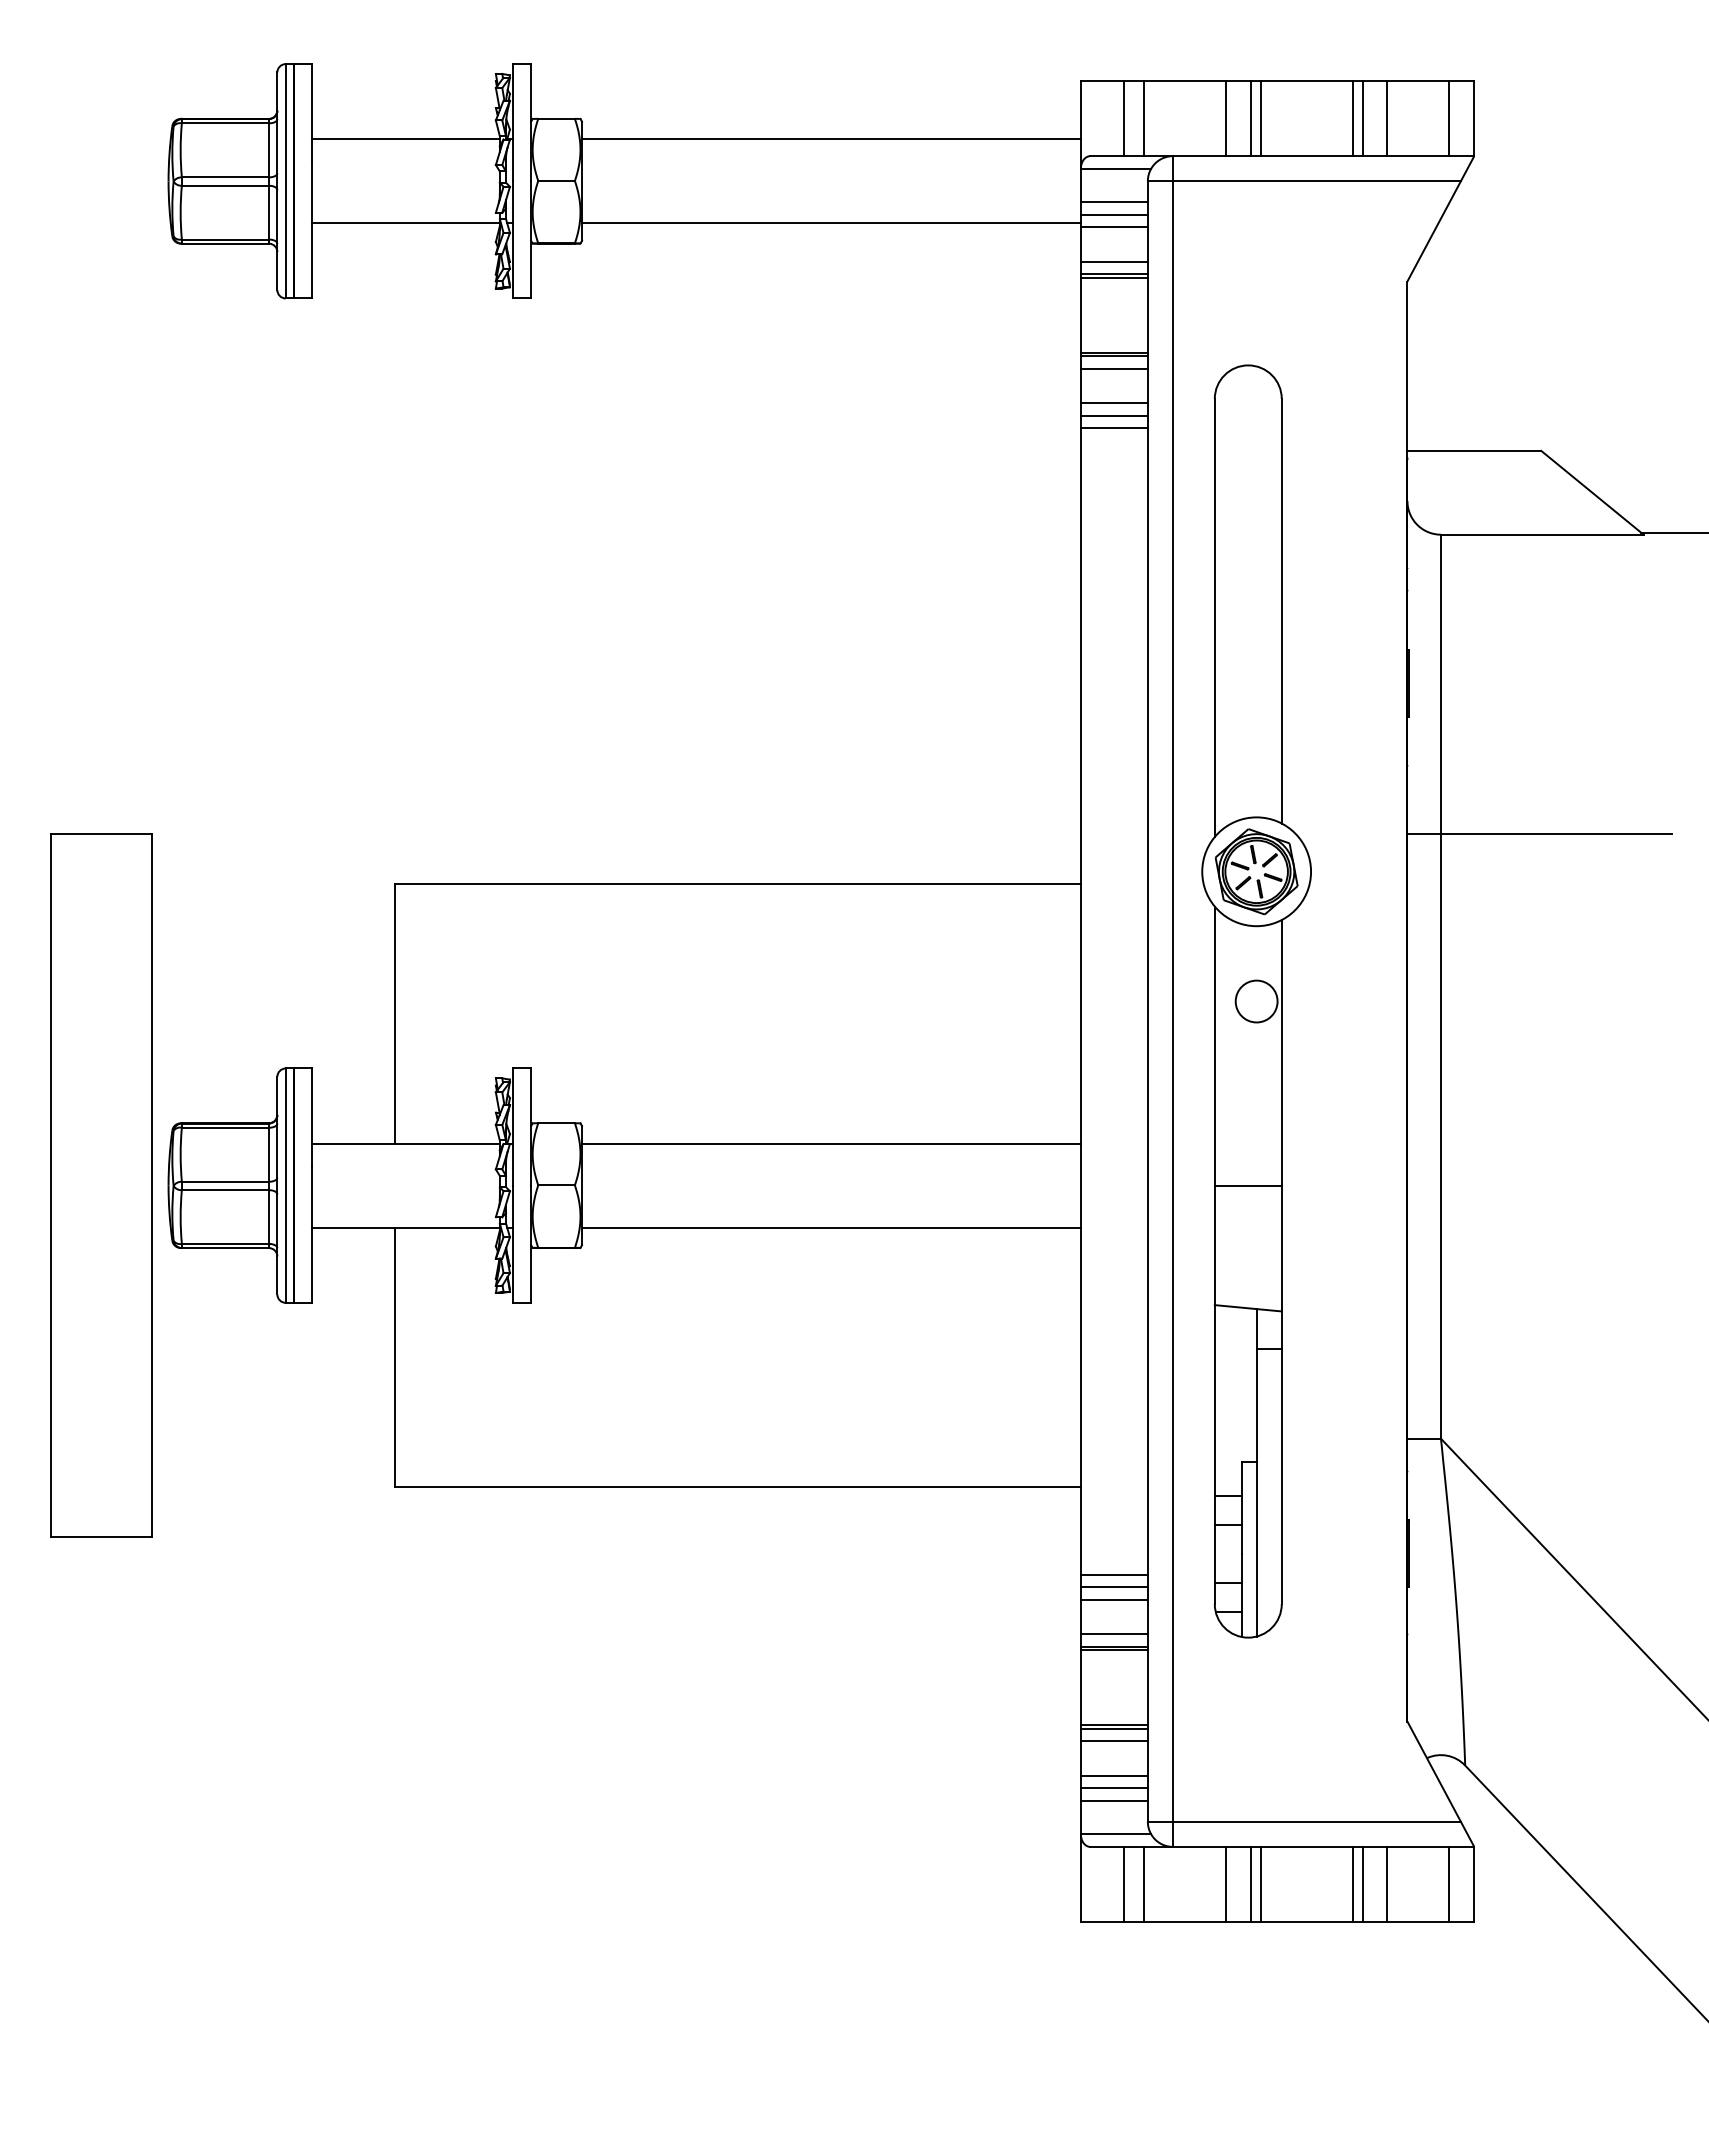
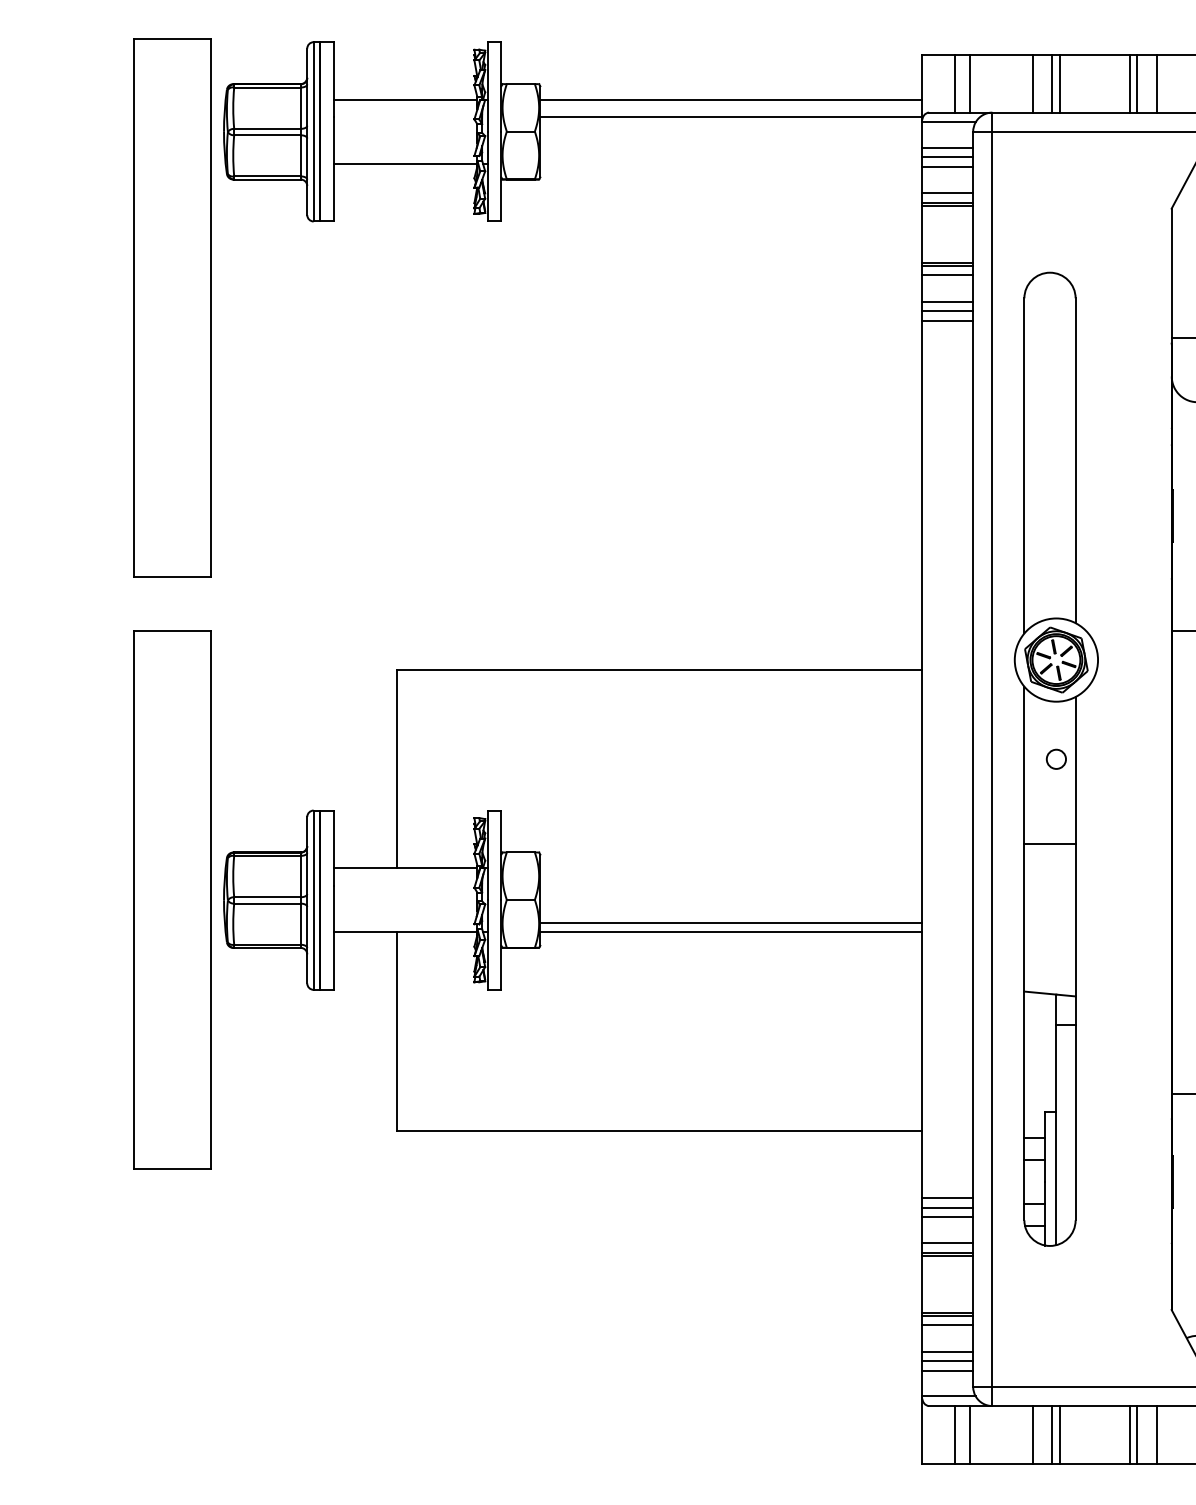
line: (831, 223) -> (731, 117), moved
part: (101, 411) -> (172, 307), added
circle: (1256, 1001) -> (1056, 759), size x0.6
line: (831, 1143) -> (731, 922), moved
line: (1247, 1185) -> (1049, 843), moved

